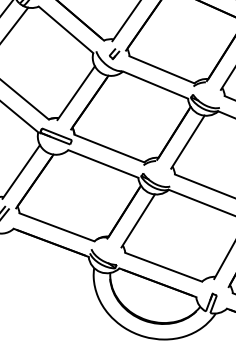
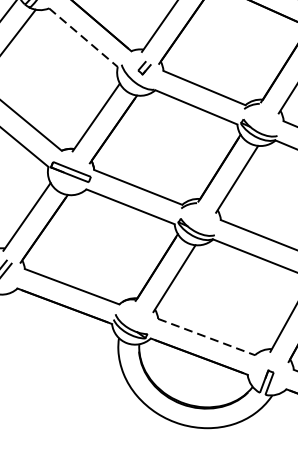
line: (66, 29) -> (84, 37), solid -> dashed
line: (164, 267) -> (207, 337), solid -> dashed

